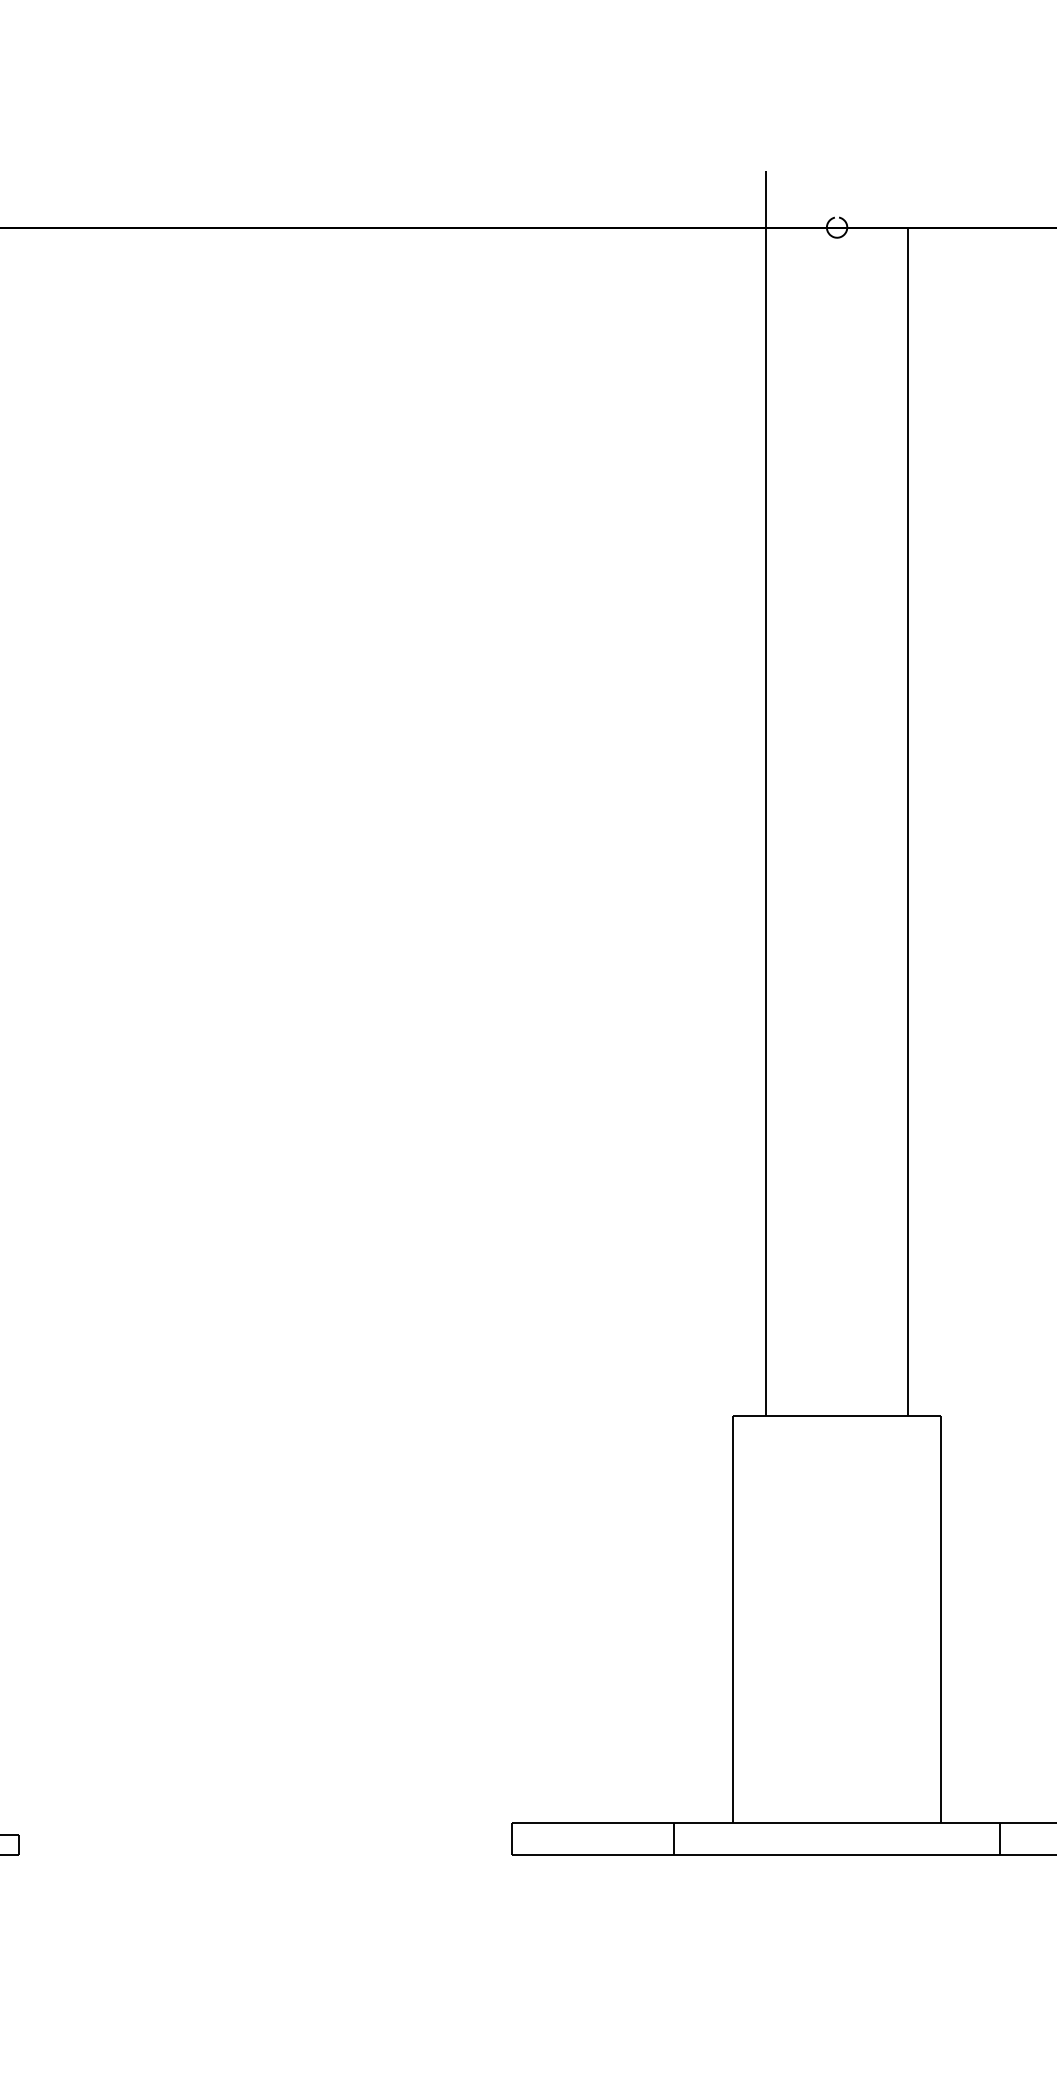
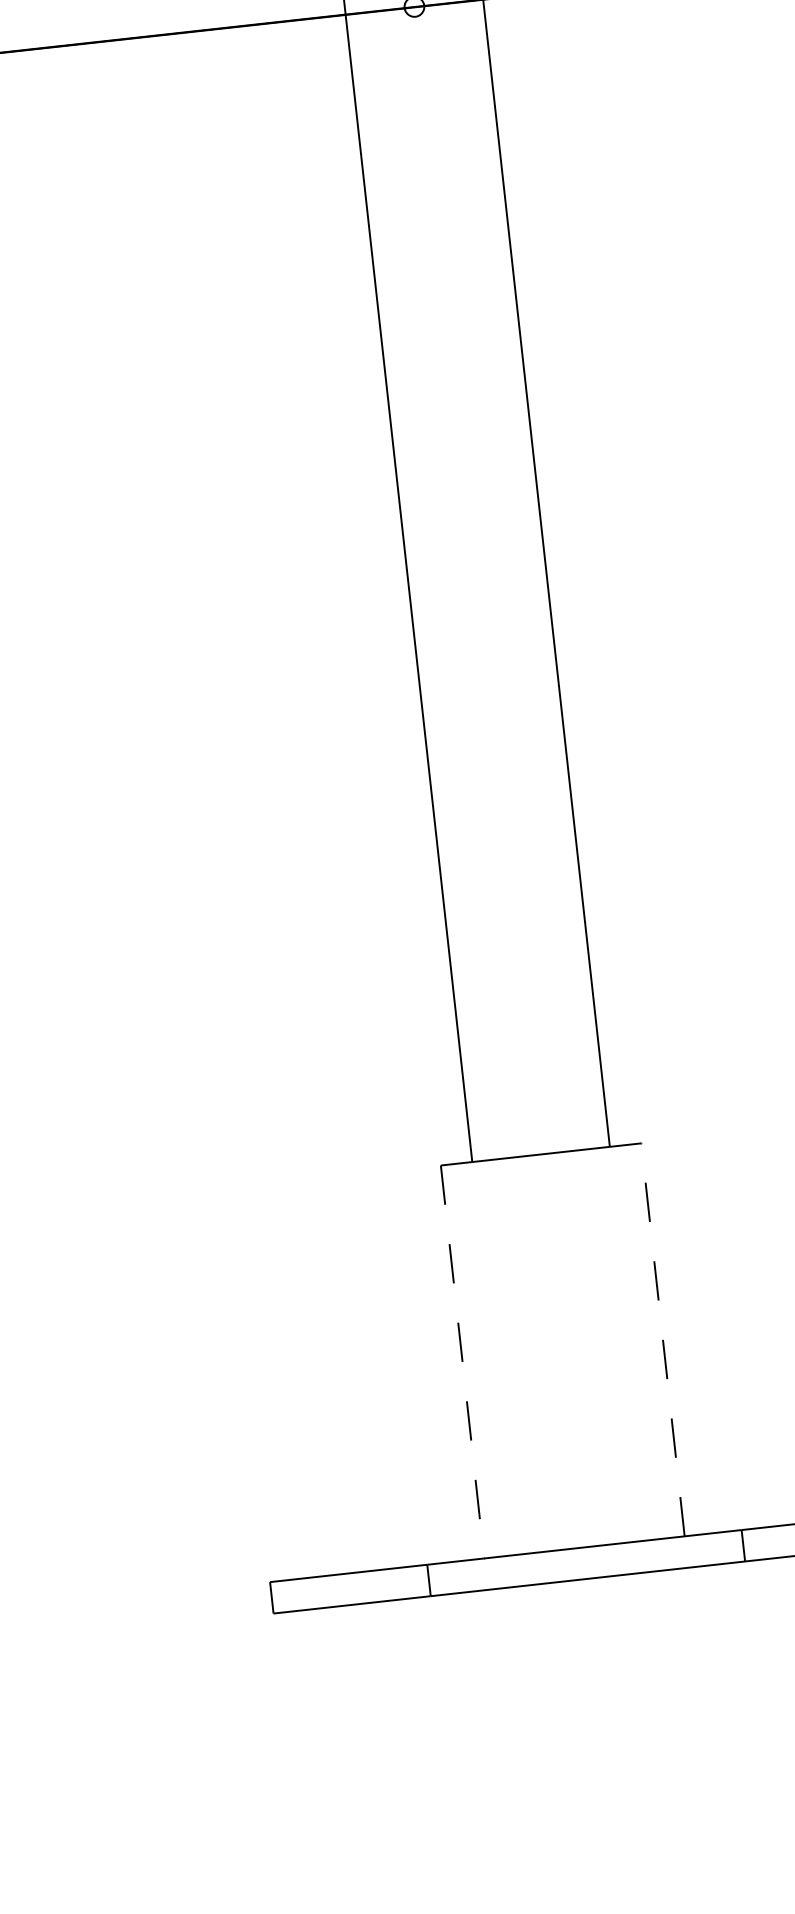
line: (940, 1618) -> (662, 1339), solid -> dashed
line: (733, 1619) -> (462, 1362), solid -> dashed

